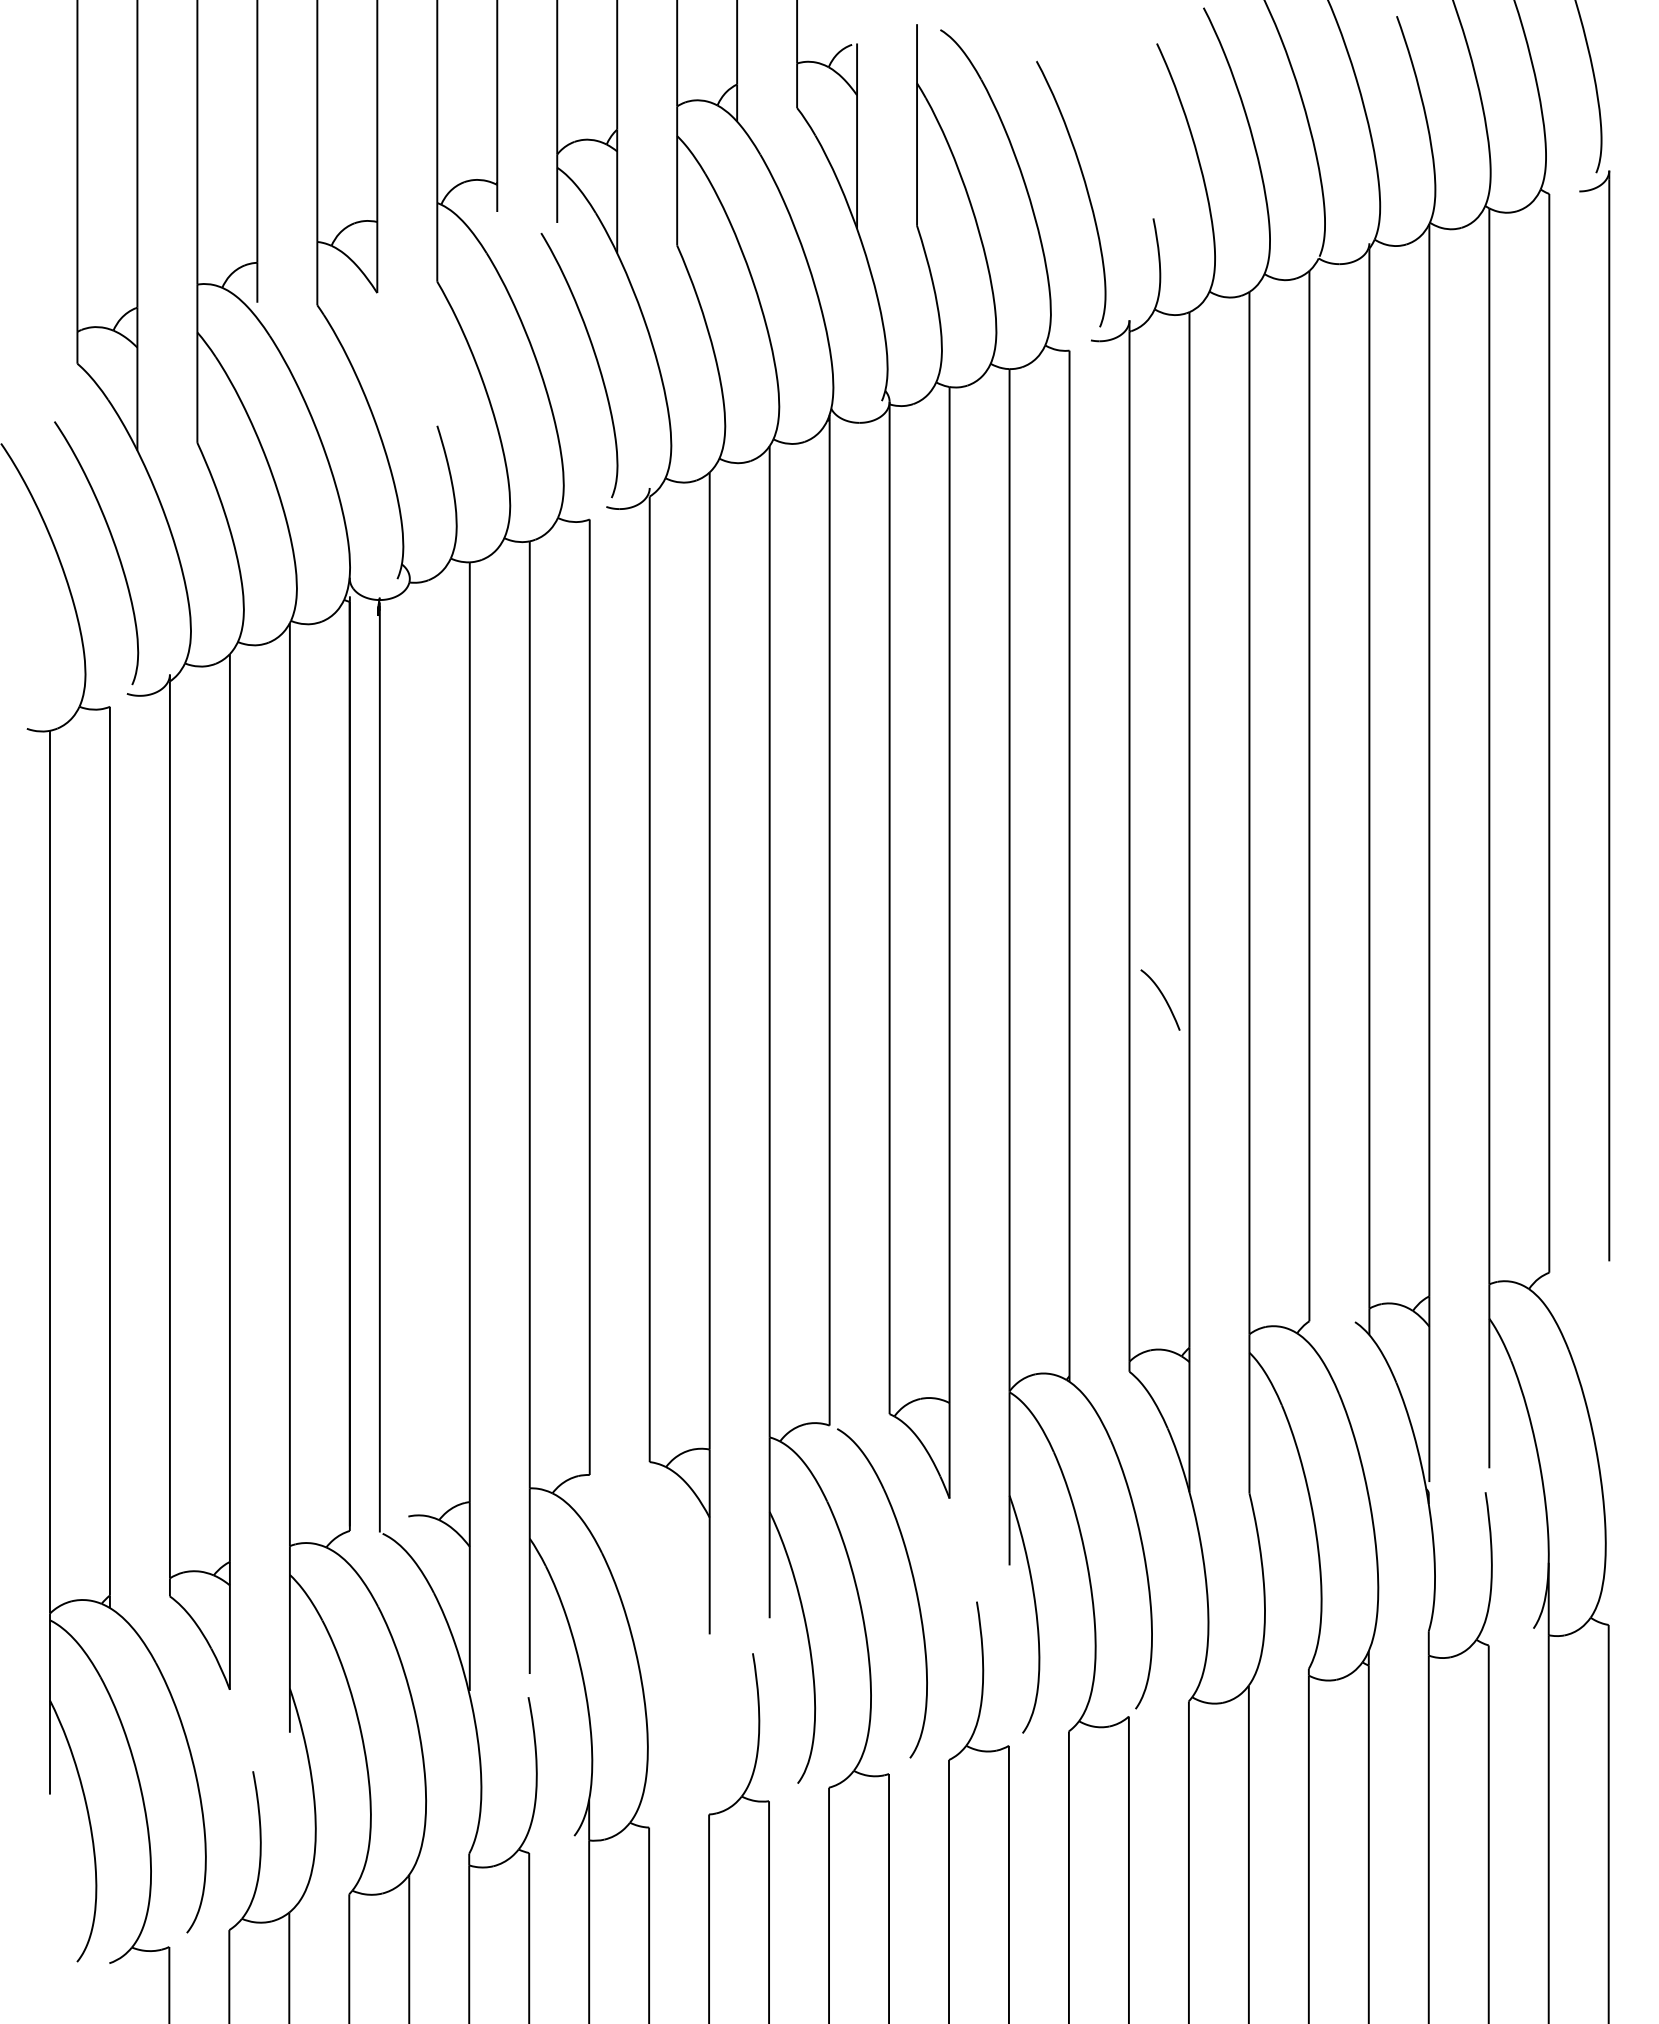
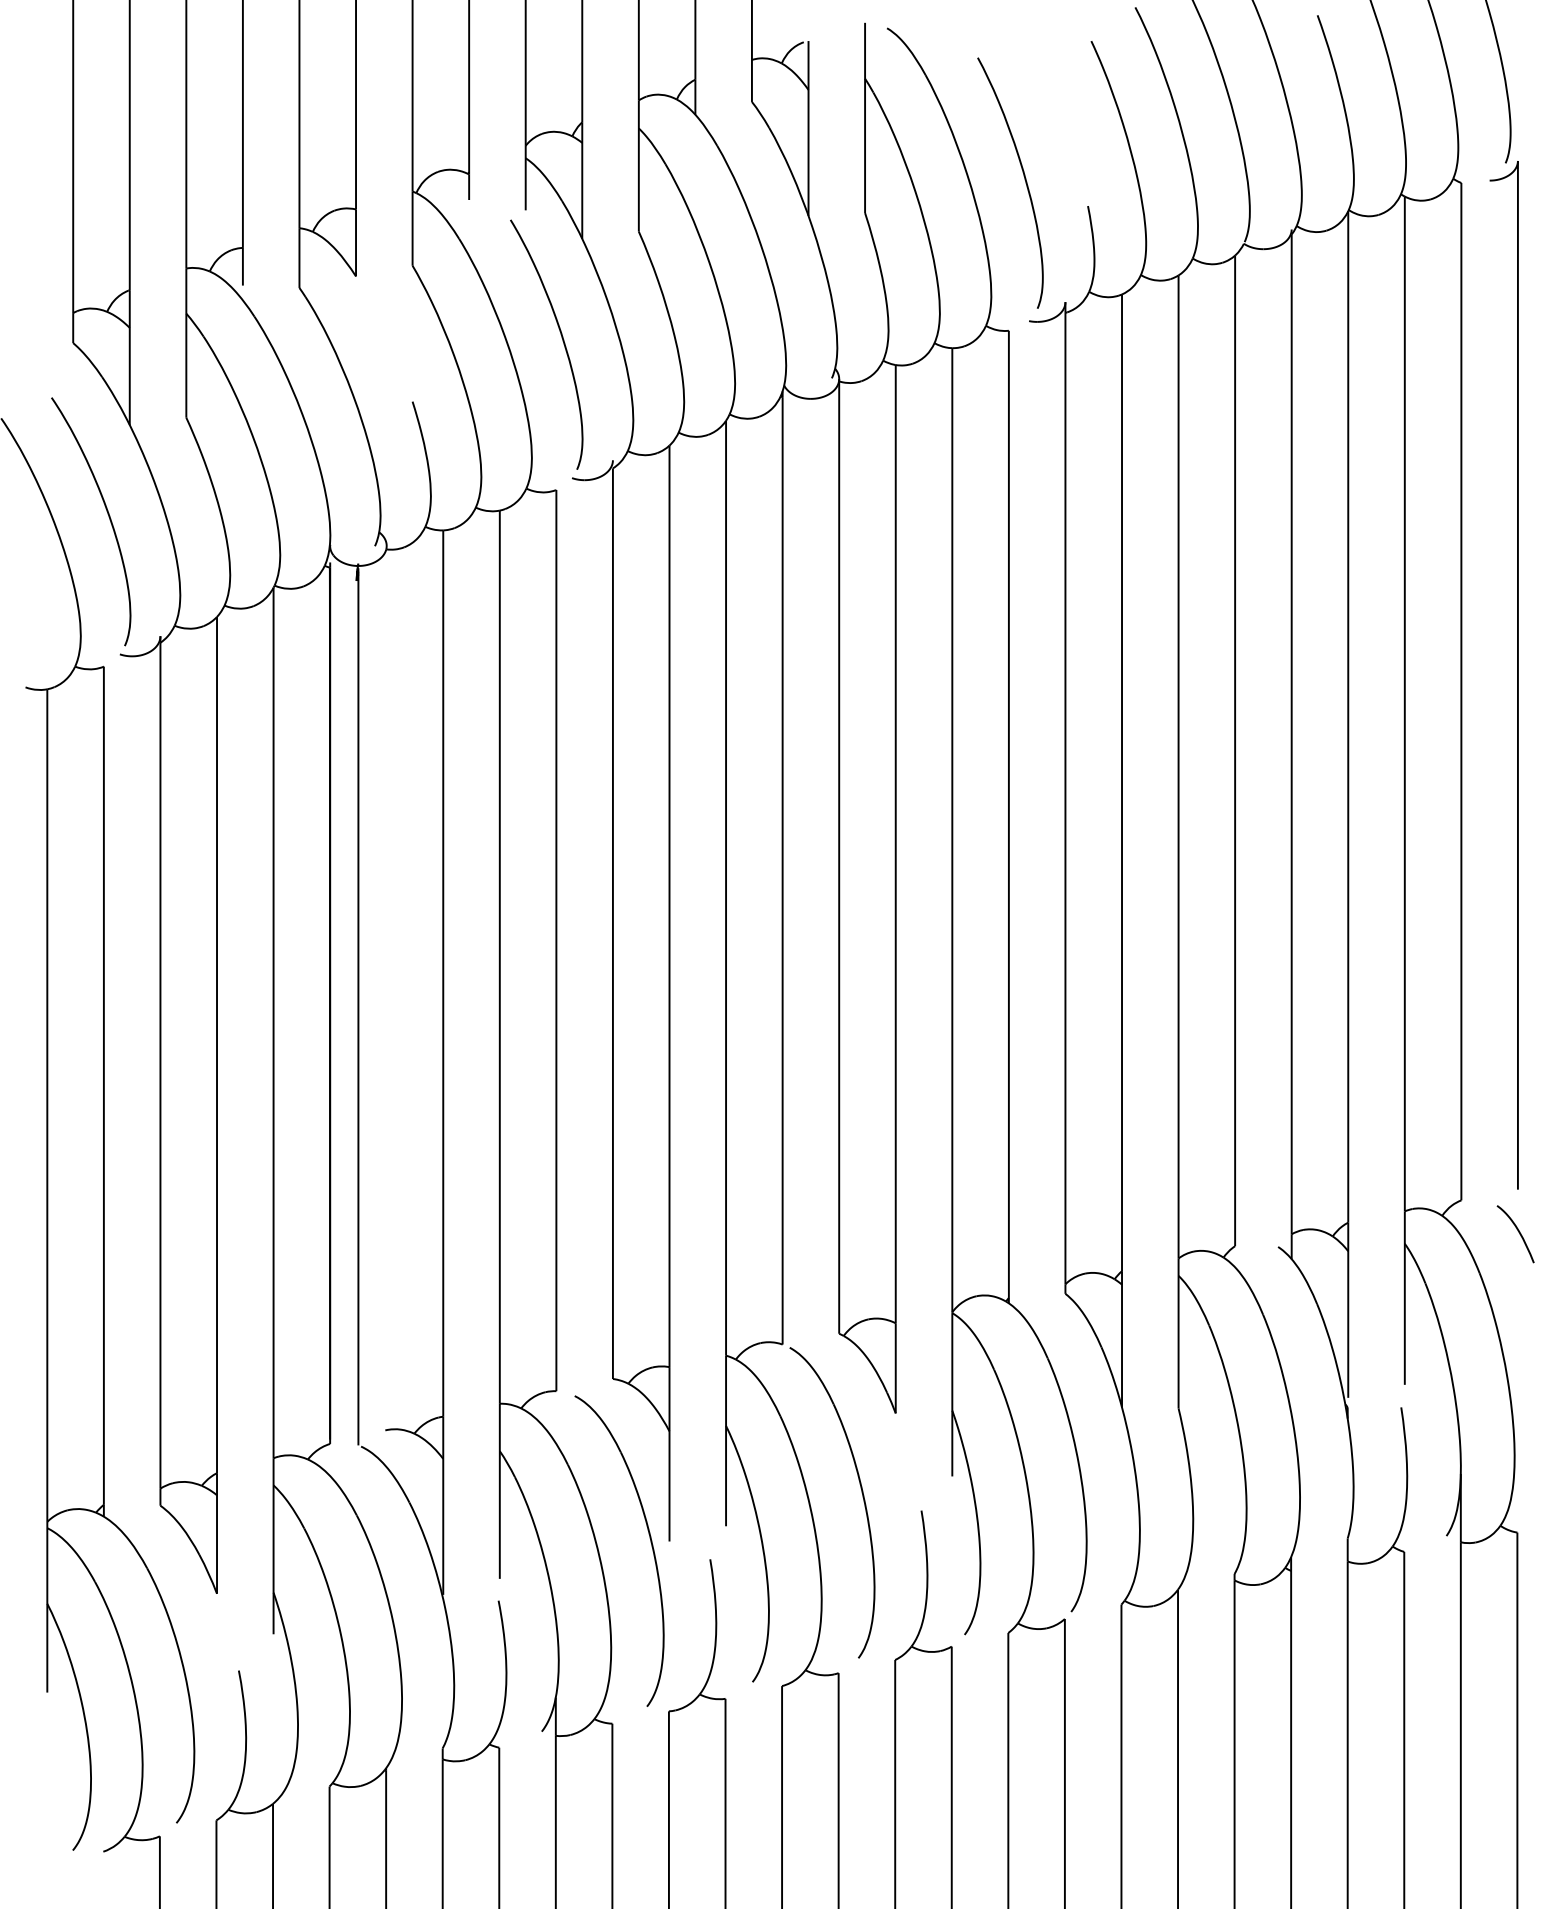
curve: (1162, 997) -> (1517, 1231), moved
part: (689, 1635) -> (650, 1542), added

